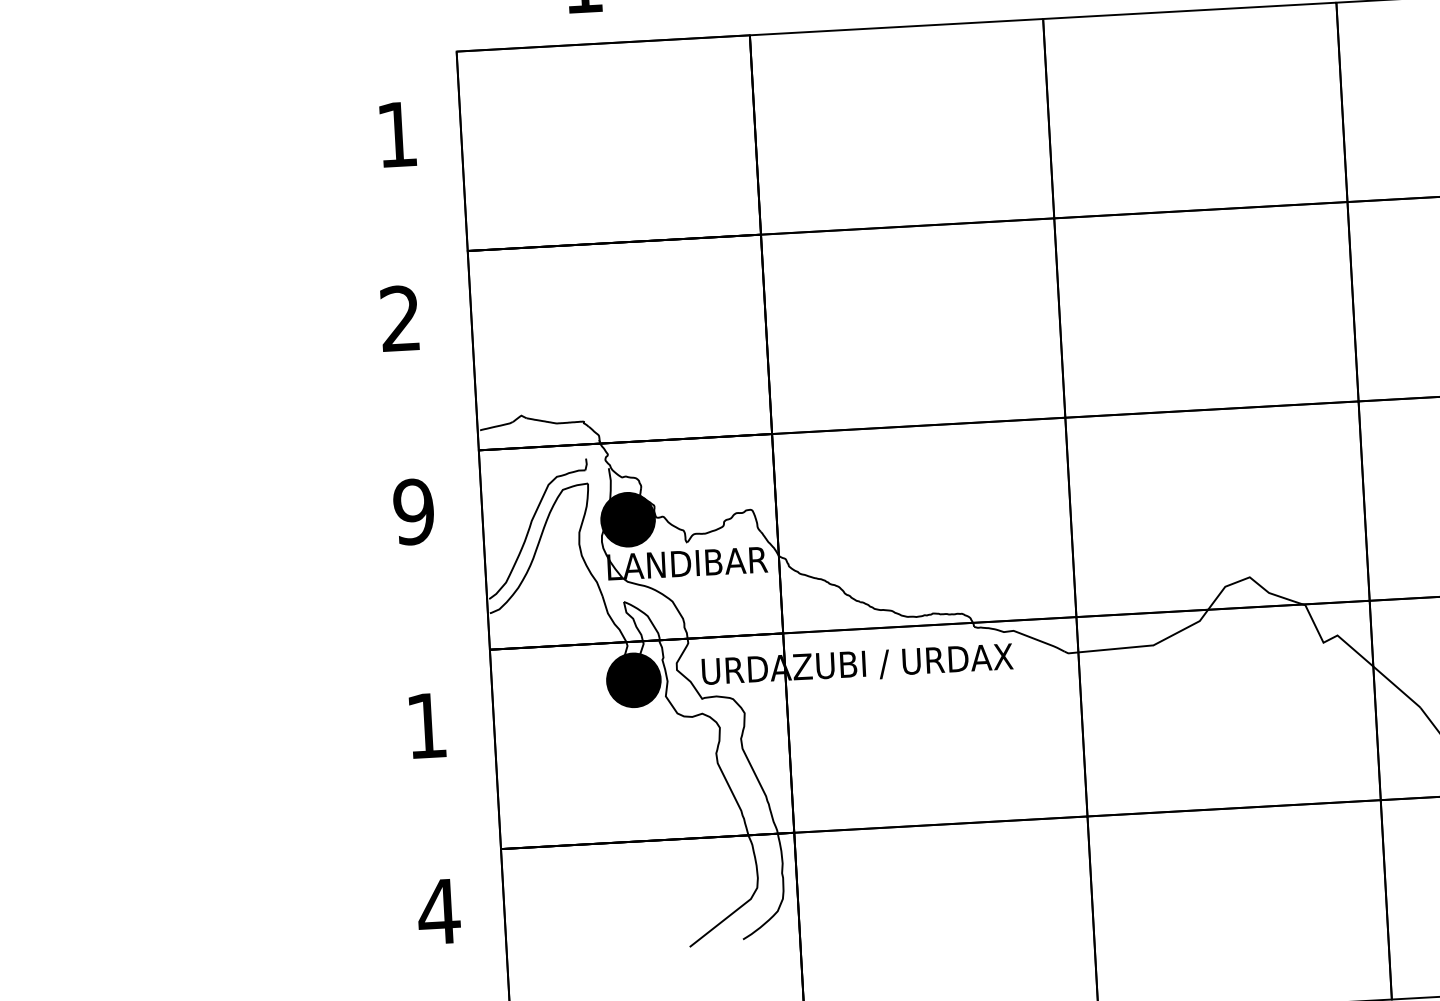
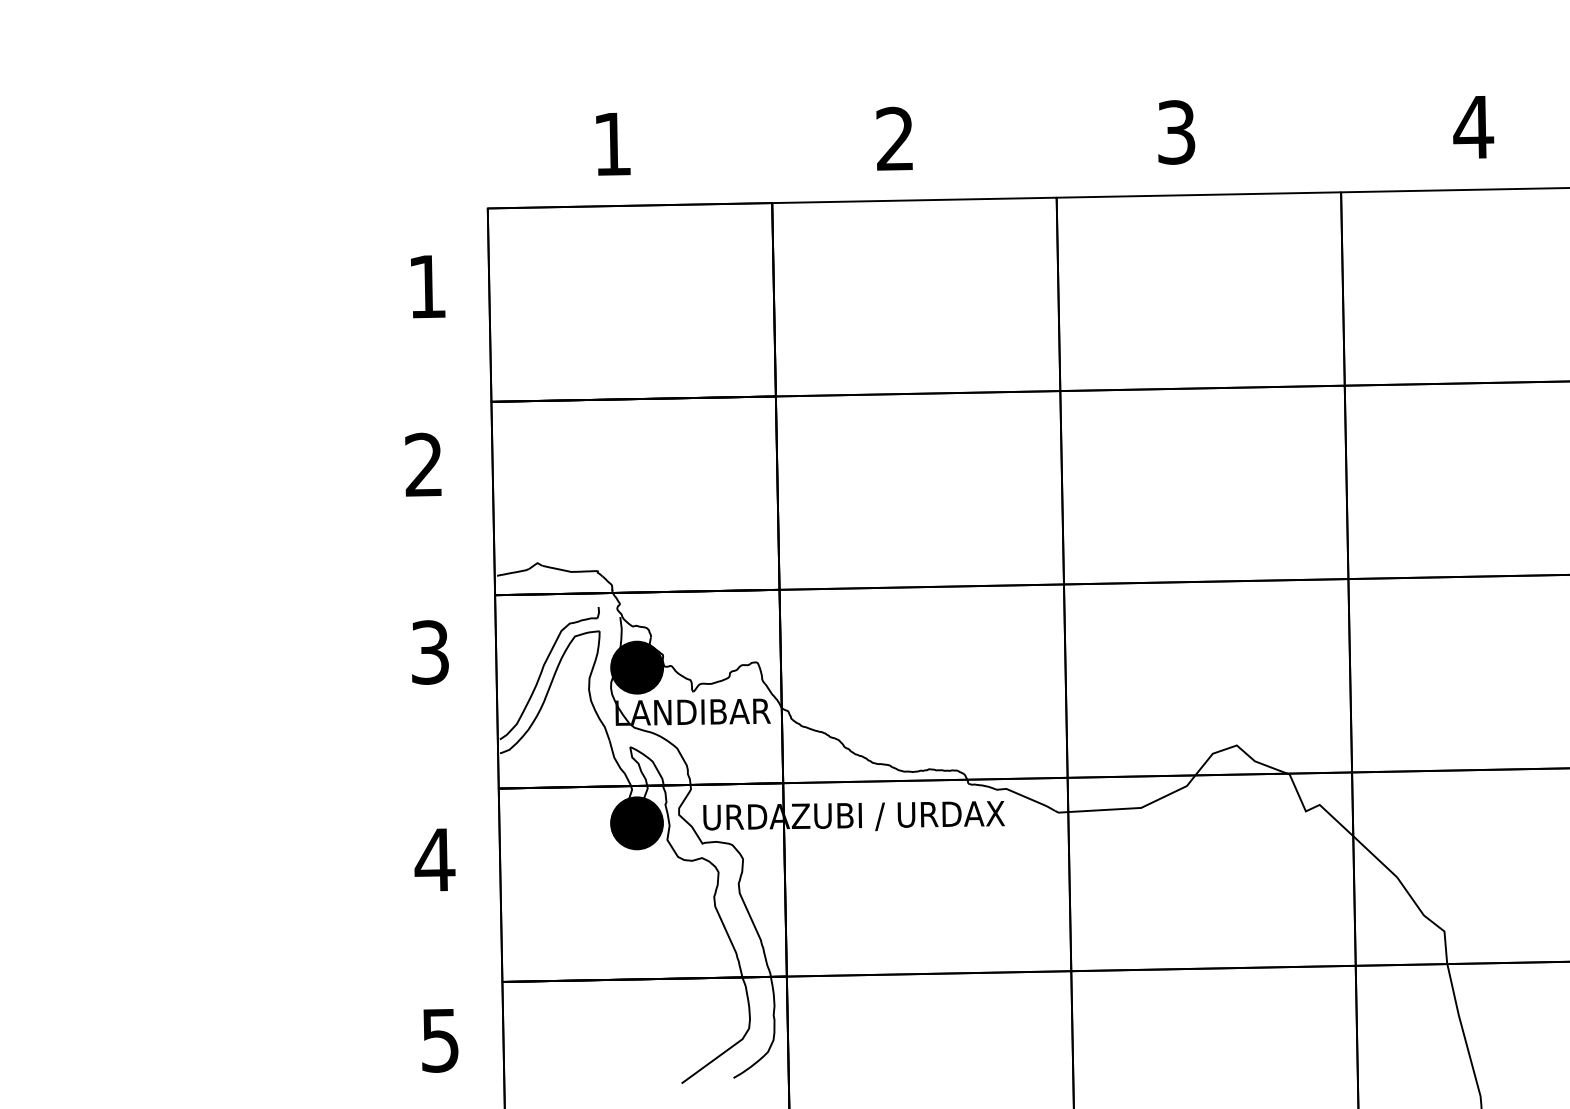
text: (413, 511) -> (429, 652), 9 -> 3
text: (426, 725) -> (434, 859), 1 -> 4
text: (438, 911) -> (439, 1040), 4 -> 5

